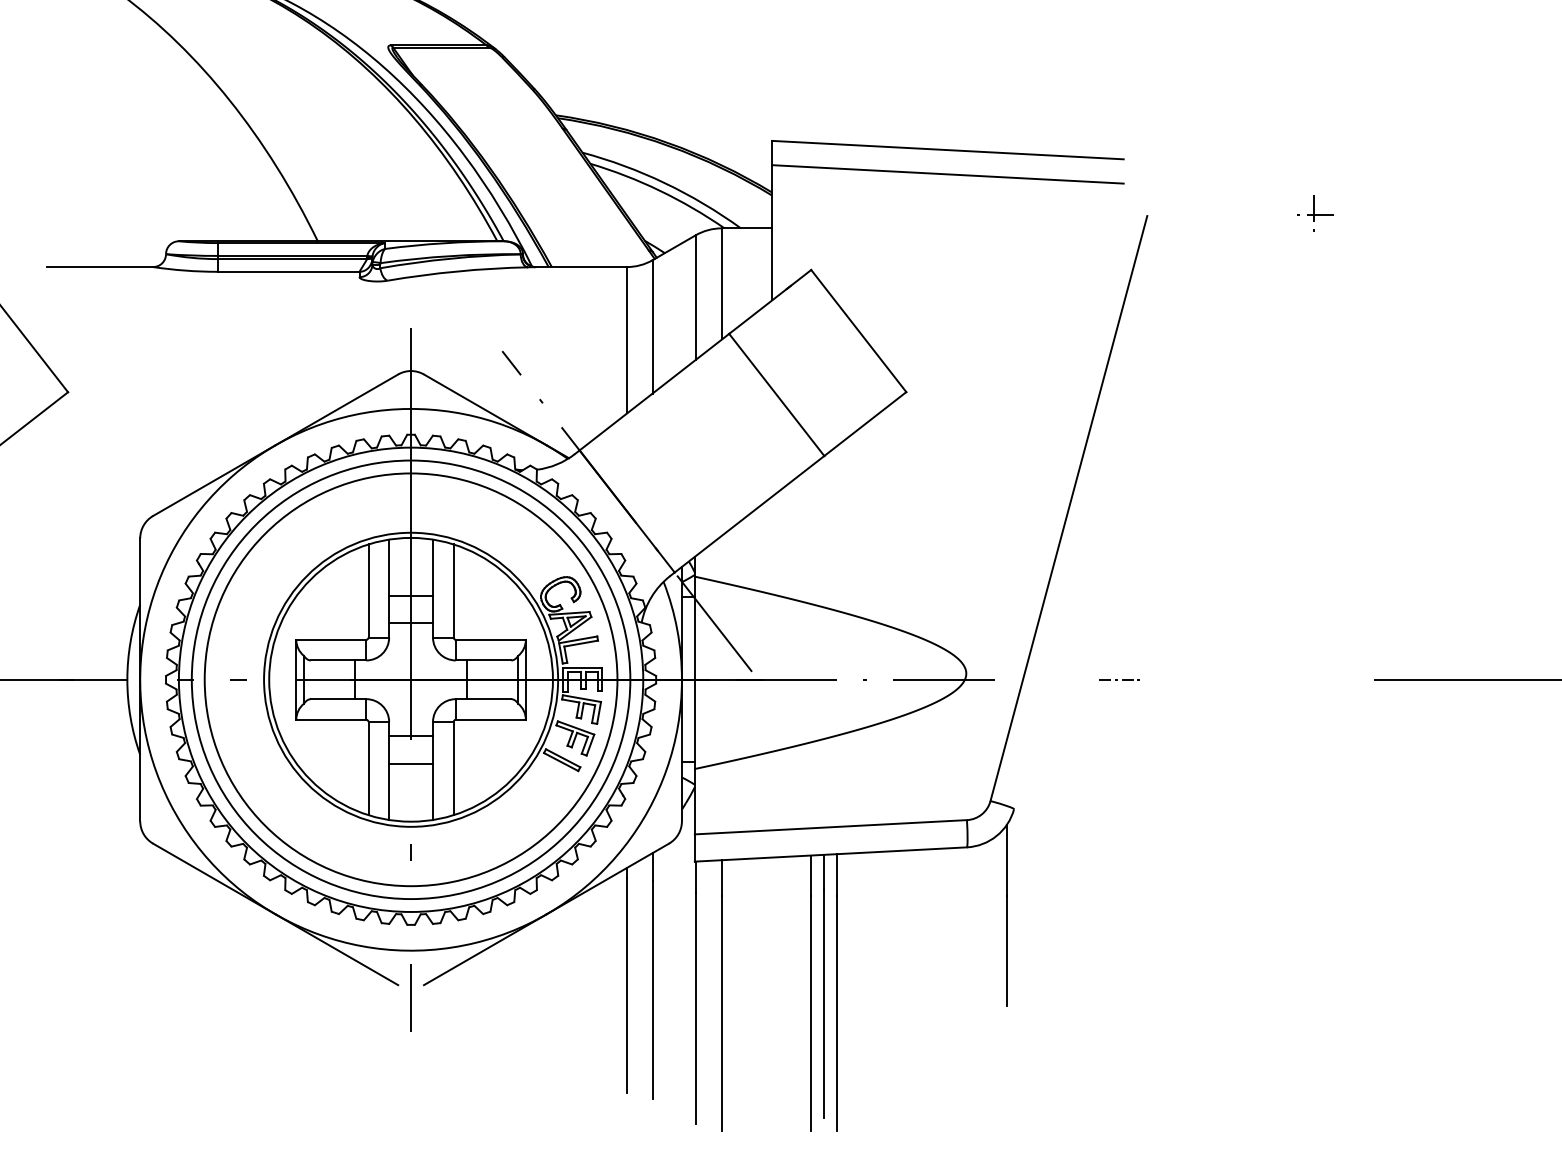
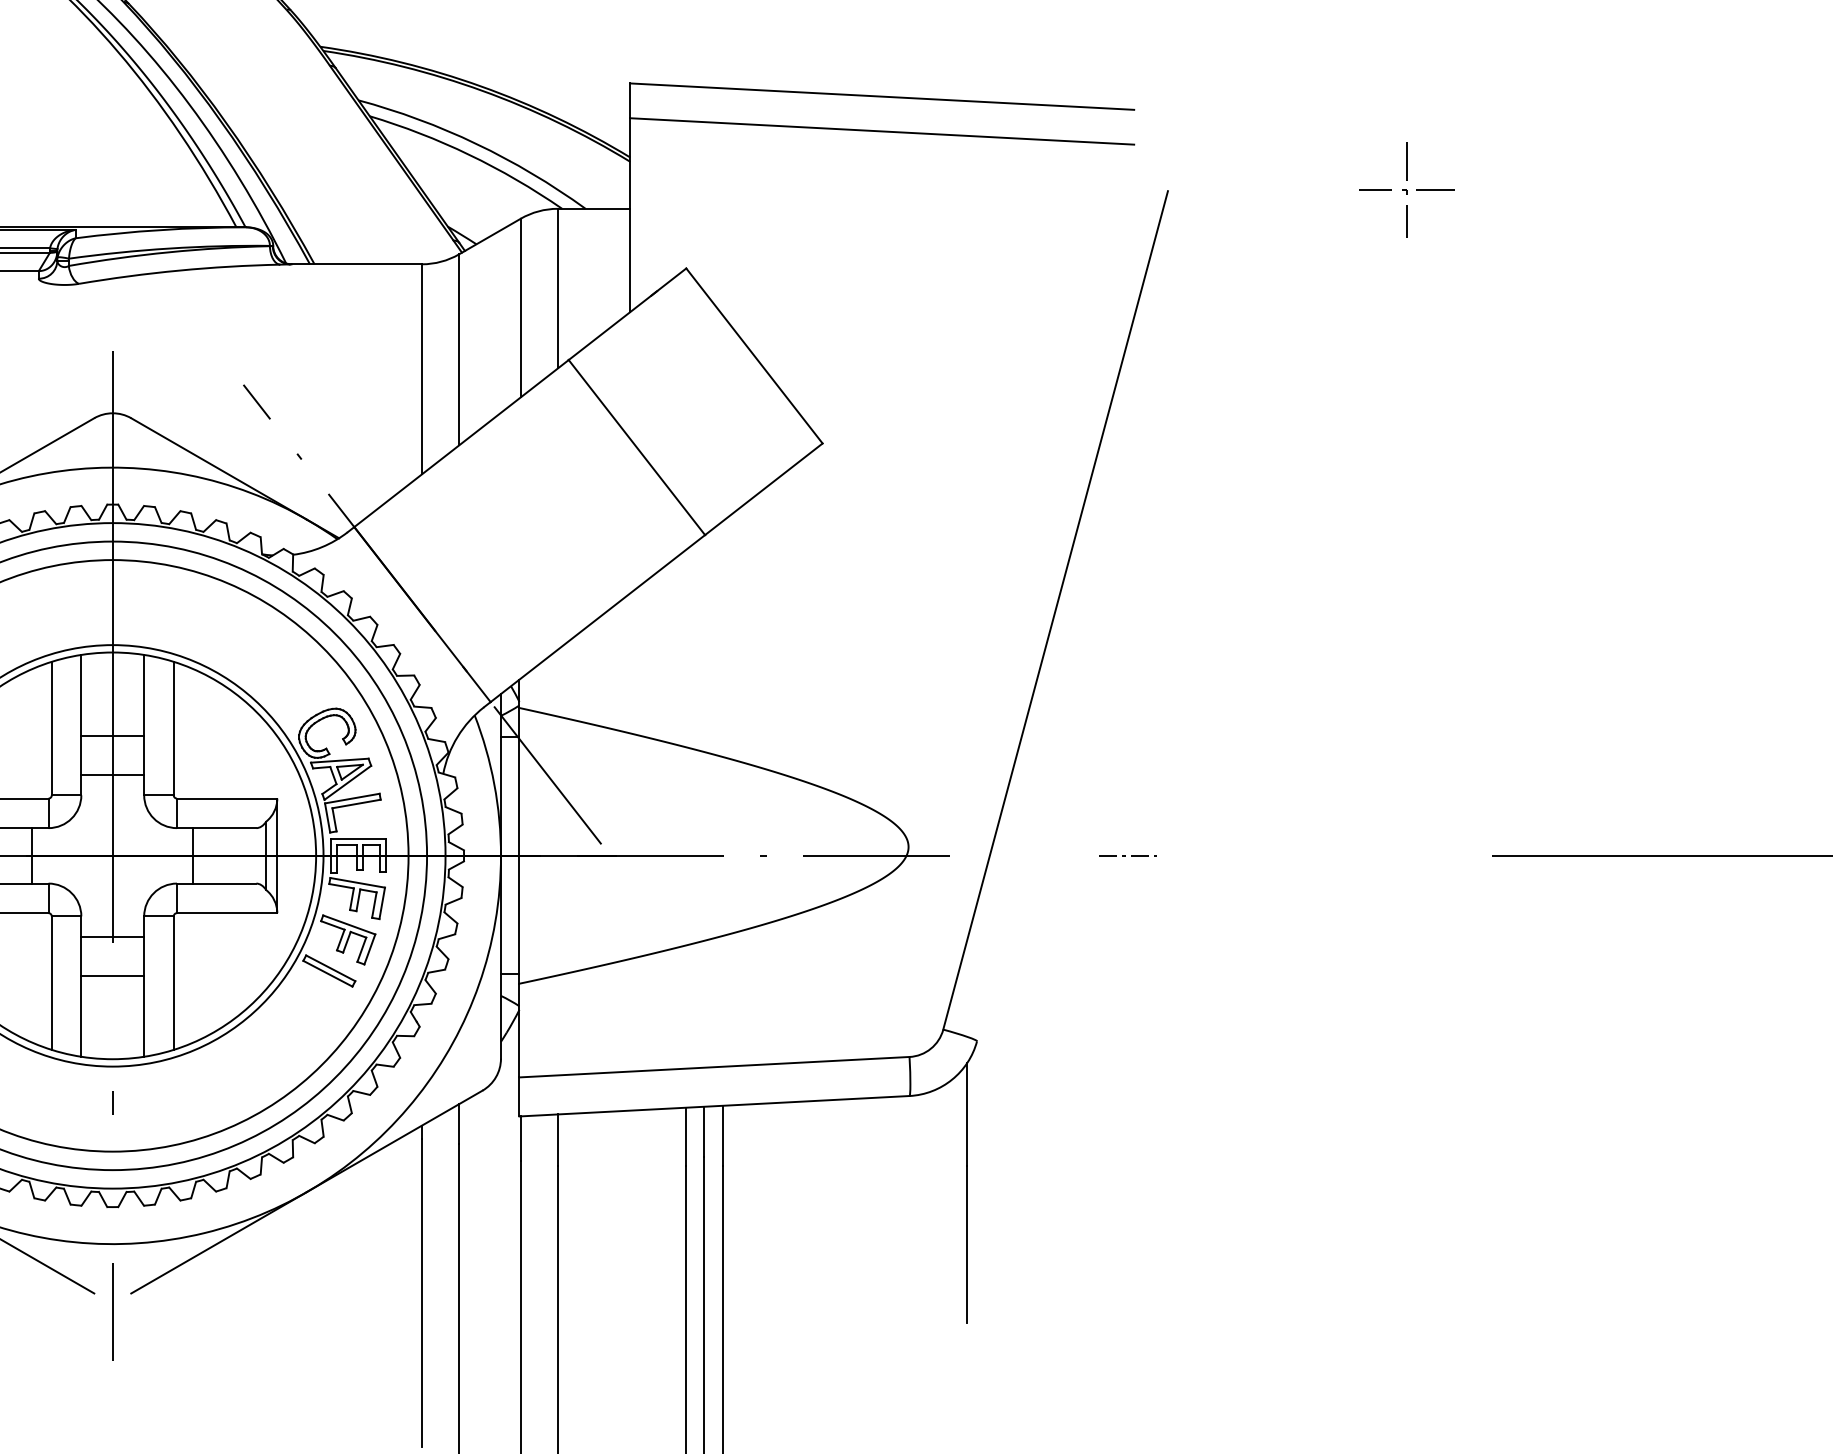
part: (1313, 215) -> (1406, 190), size x1.67

